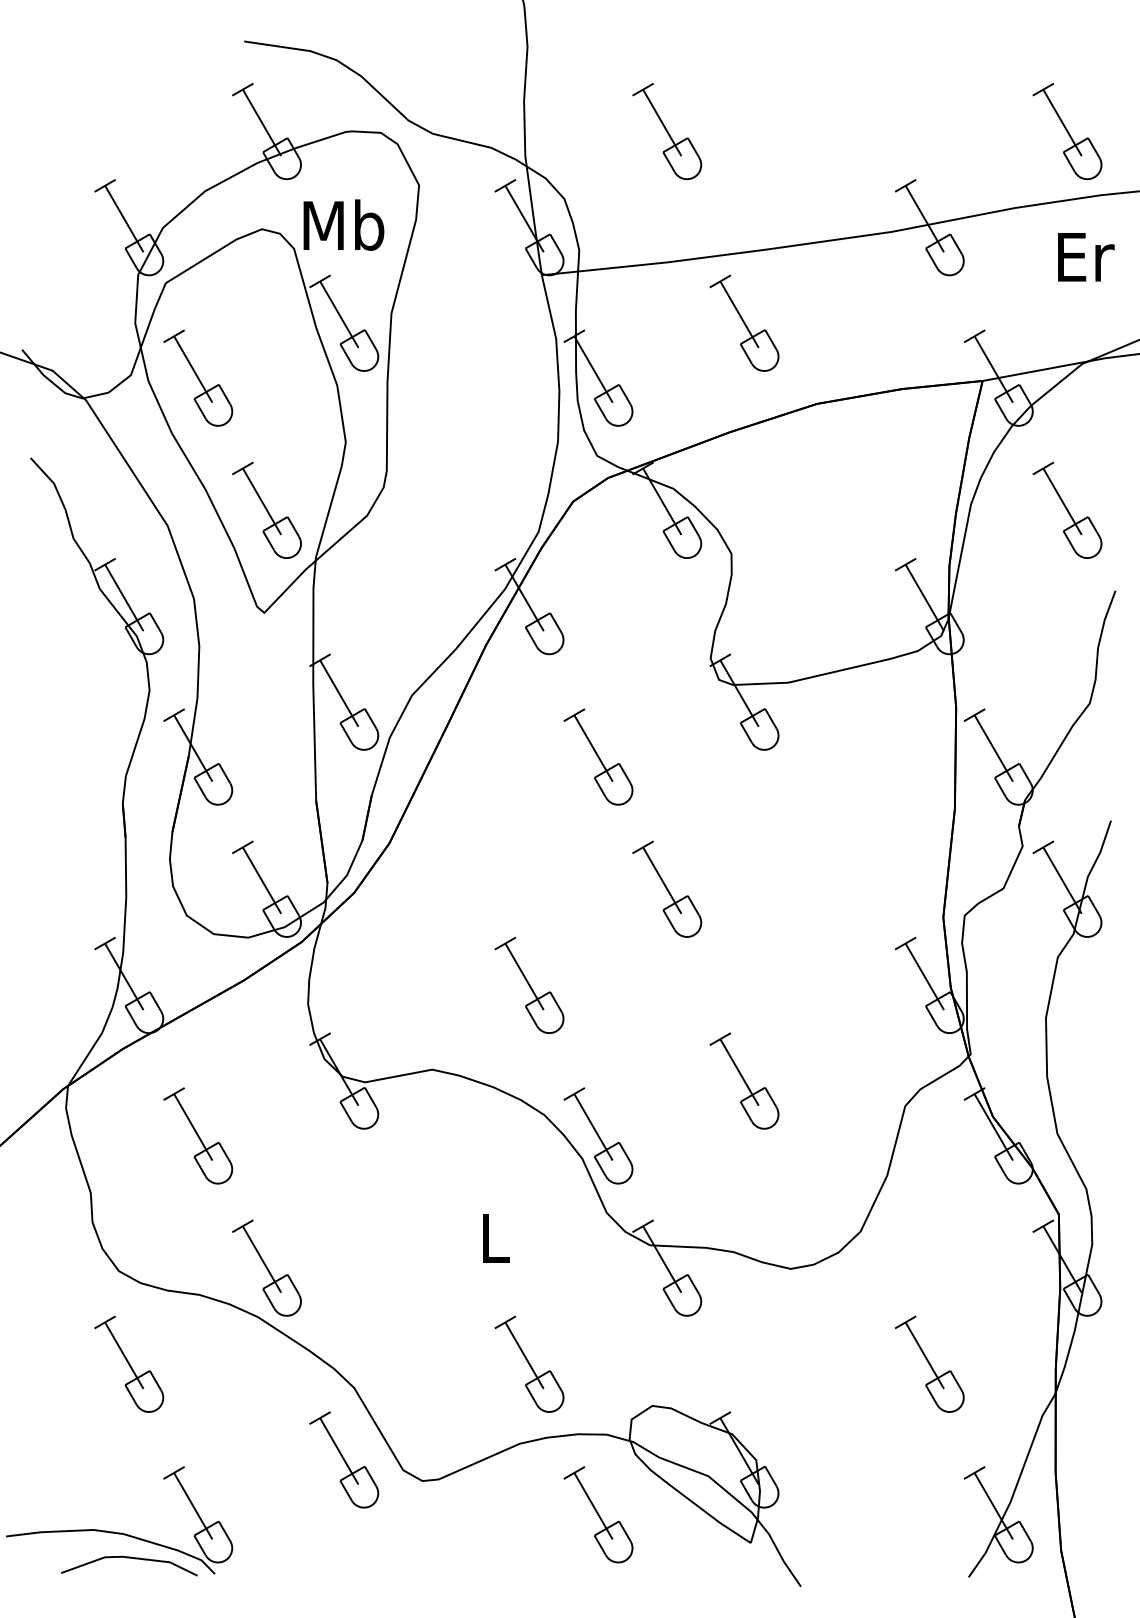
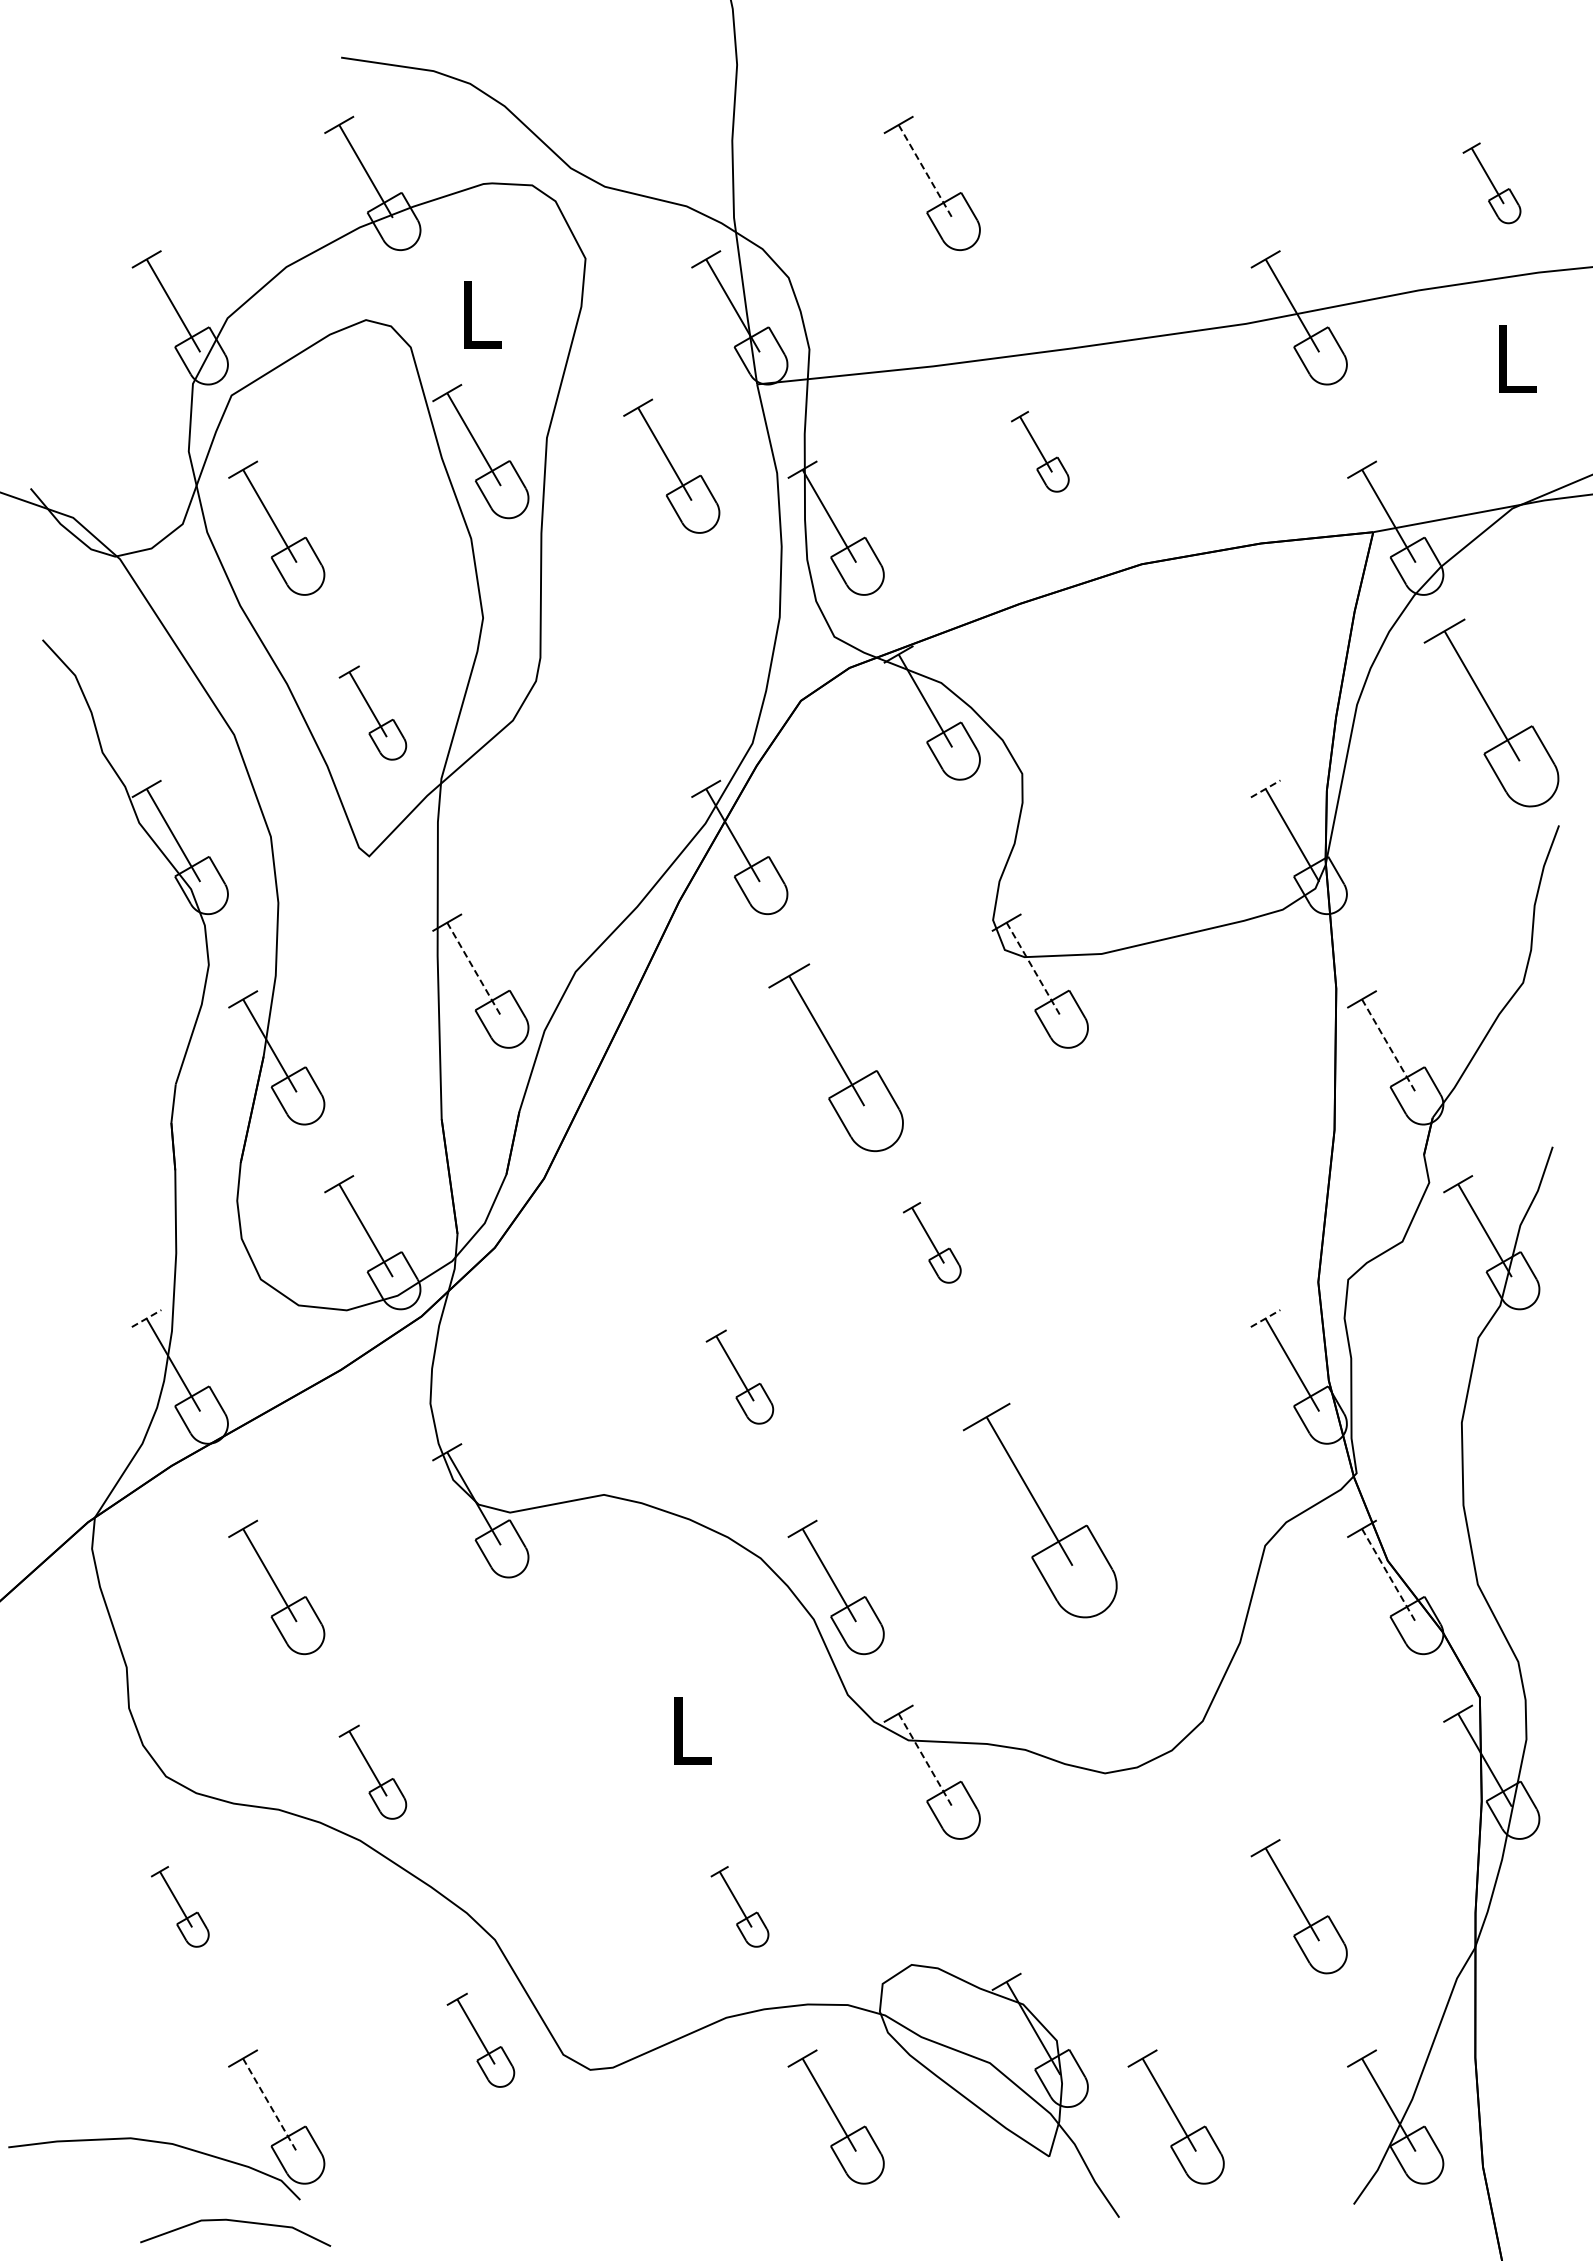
line: (662, 122) -> (925, 171), solid -> dashed
part: (1067, 130) -> (1491, 182), size x0.6
text: (343, 225) -> (480, 314), Mb -> L
text: (1085, 257) -> (1517, 359), Er -> L
part: (743, 323) -> (1039, 451), size x0.6
part: (480, 333) -> (671, 465), added
part: (266, 509) -> (372, 712), size x0.7
part: (1067, 509) -> (1491, 712), size x1.4
line: (906, 564) -> (1266, 788), solid -> dashed
line: (339, 693) -> (474, 969), solid -> dashed
line: (739, 693) -> (1033, 969), solid -> dashed
line: (993, 748) -> (1388, 1045), solid -> dashed
part: (597, 756) -> (835, 1057), size x1.4
part: (666, 889) -> (931, 1242), size x0.6
line: (105, 943) -> (147, 1318), solid -> dashed
line: (906, 943) -> (1266, 1318), solid -> dashed
part: (529, 984) -> (739, 1376), size x0.7
part: (743, 1080) -> (1039, 1510), size x1.6
line: (993, 1127) -> (1388, 1575), solid -> dashed
line: (662, 1259) -> (925, 1760), solid -> dashed
part: (266, 1267) -> (372, 1771), size x0.7
part: (128, 1364) -> (179, 1906), size x0.6
part: (529, 1364) -> (739, 1906), size x0.6
part: (343, 1459) -> (480, 2039), size x0.7
line: (192, 1506) -> (269, 2105), solid -> dashed
part: (841, 1514) -> (1175, 2116), added
line: (131, 1558) -> (238, 2222), moved

